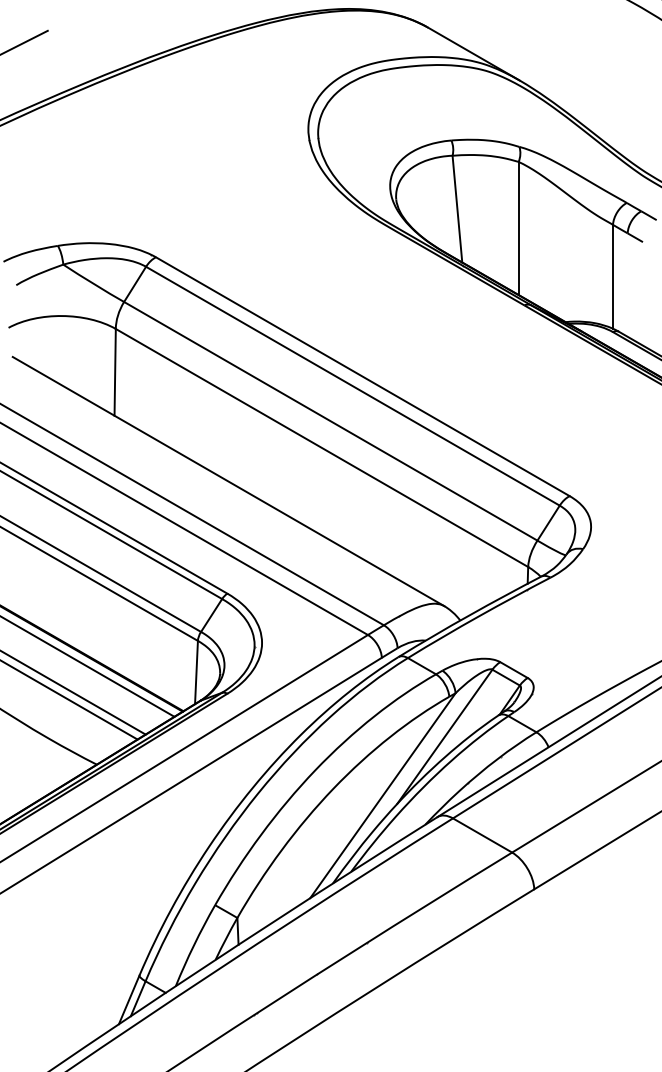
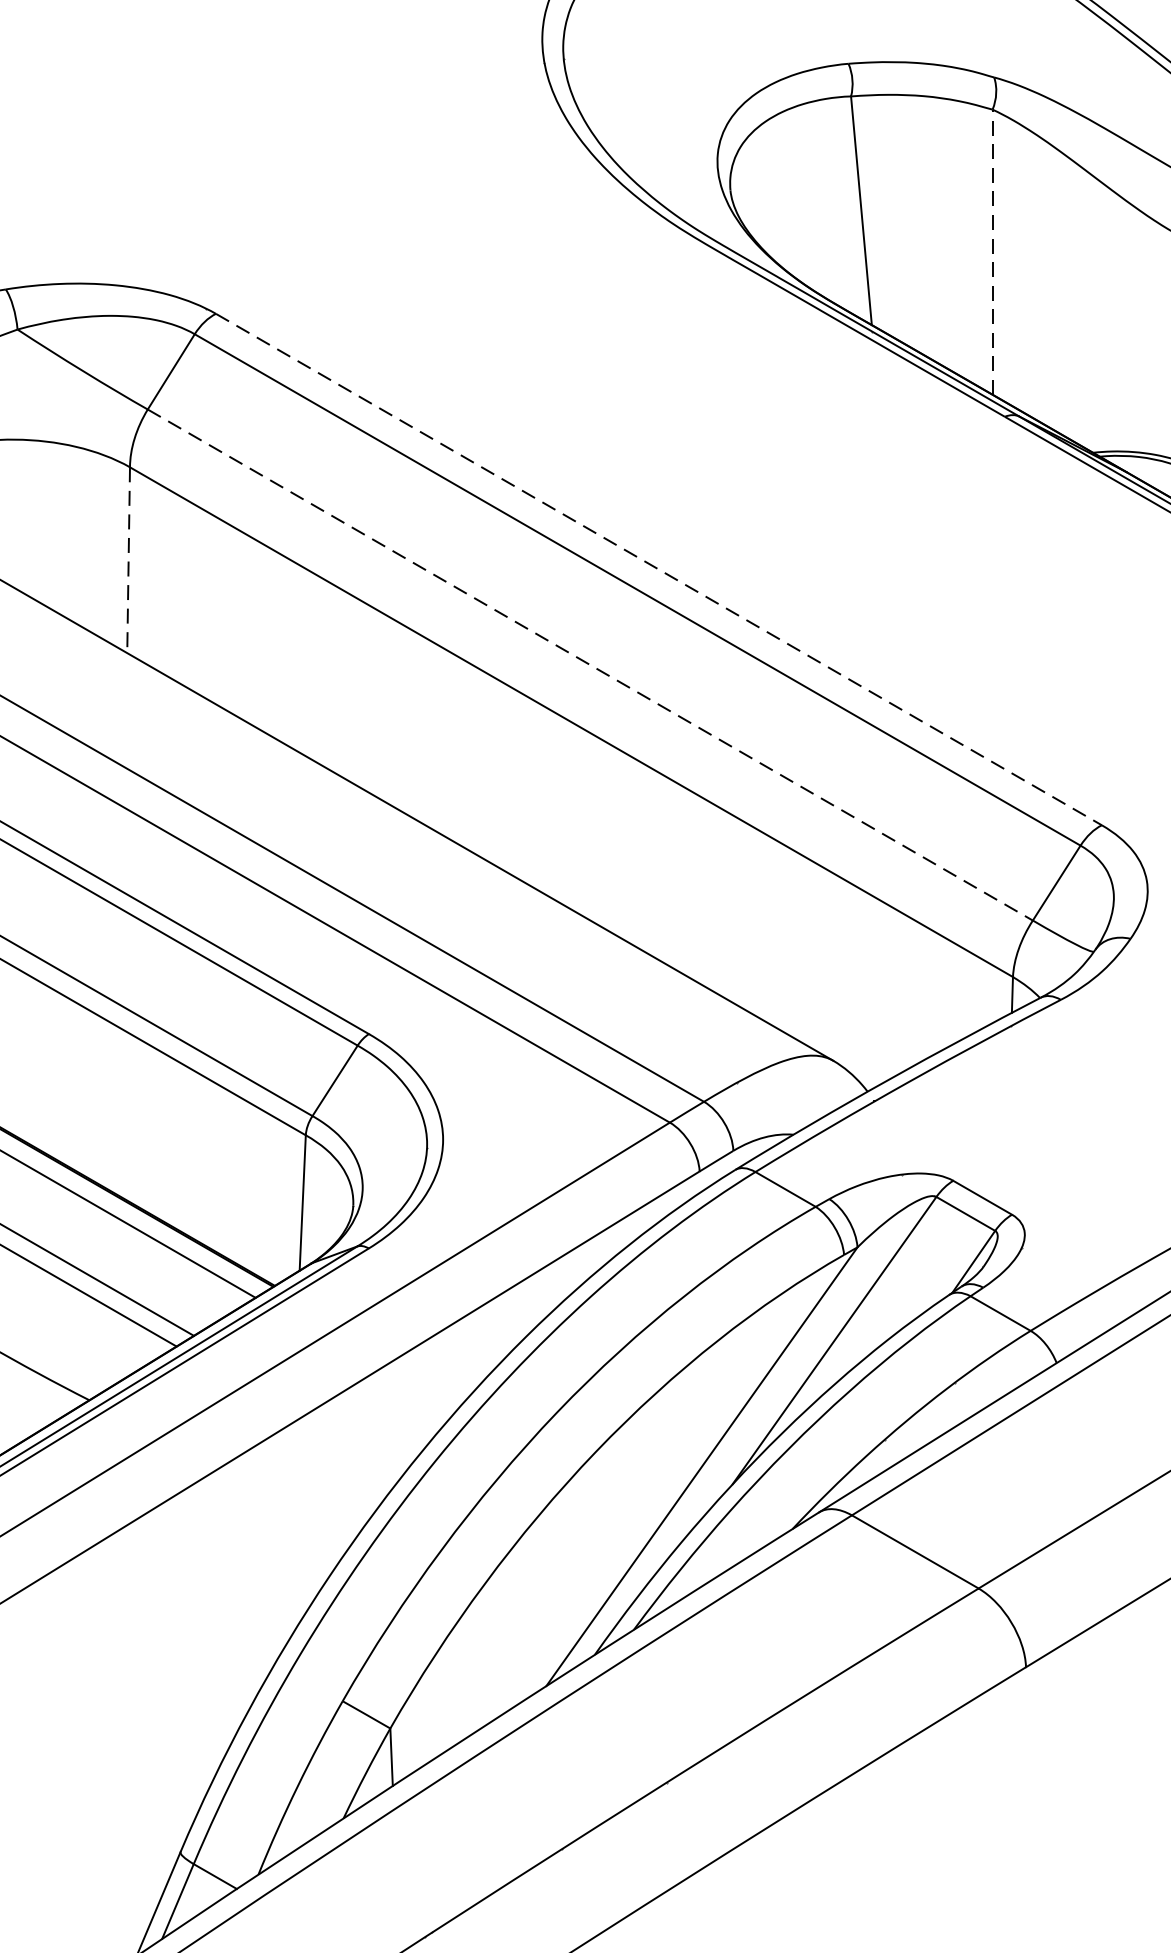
line: (518, 228) -> (992, 252), solid -> dashed
line: (115, 372) -> (129, 560), solid -> dashed
line: (362, 376) -> (658, 569), solid -> dashed
line: (330, 421) -> (589, 665), solid -> dashed

